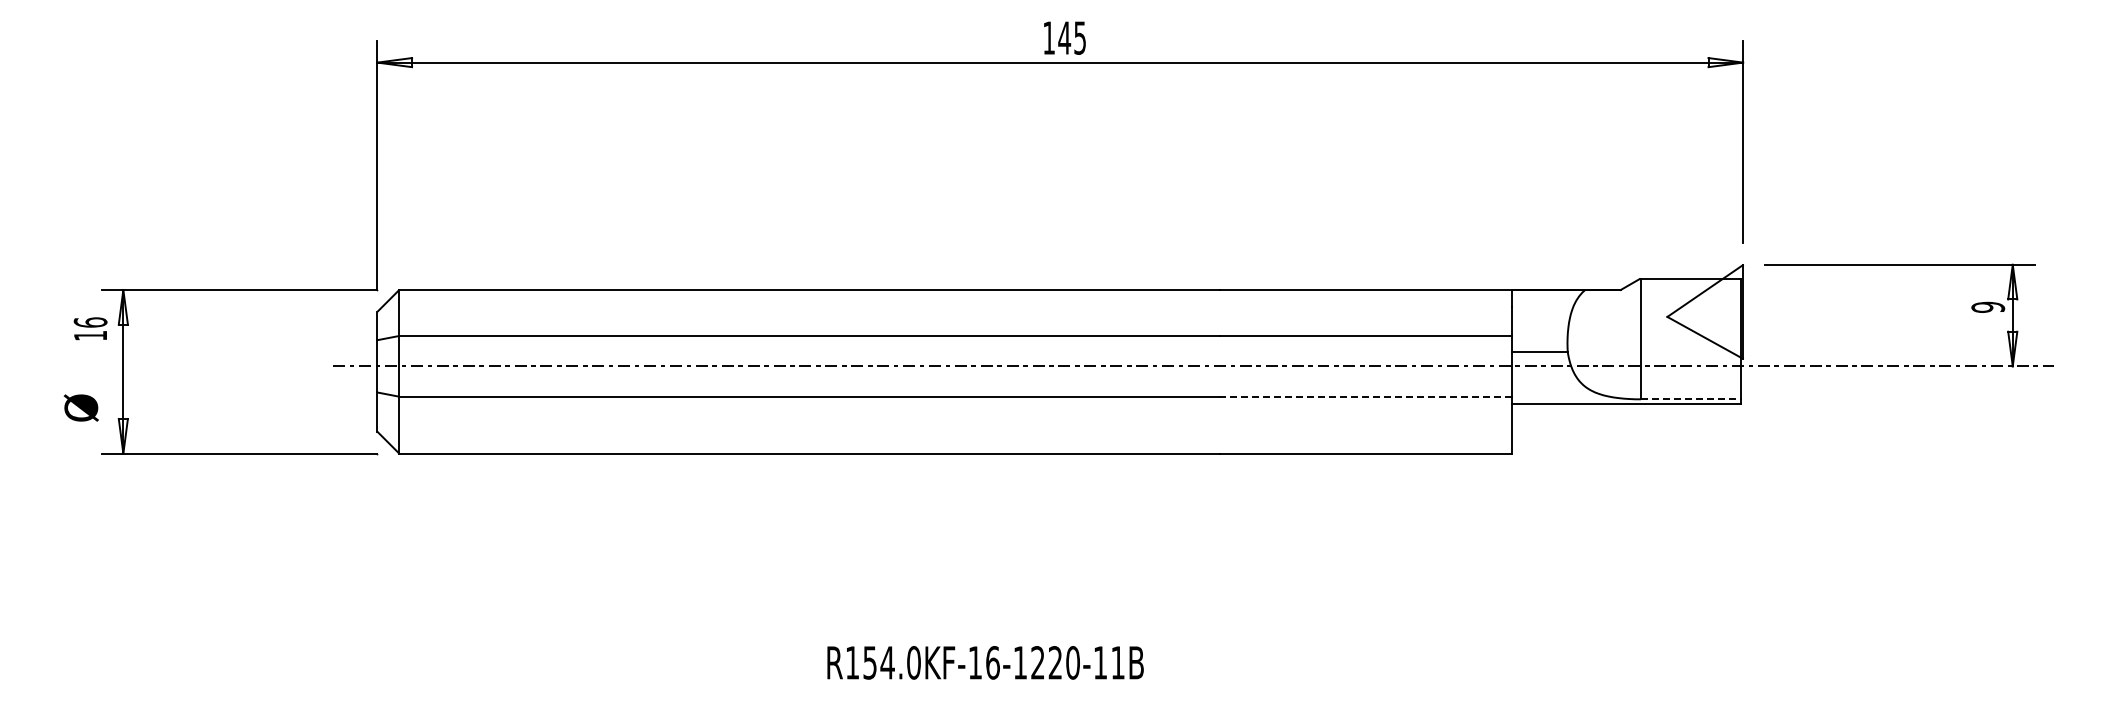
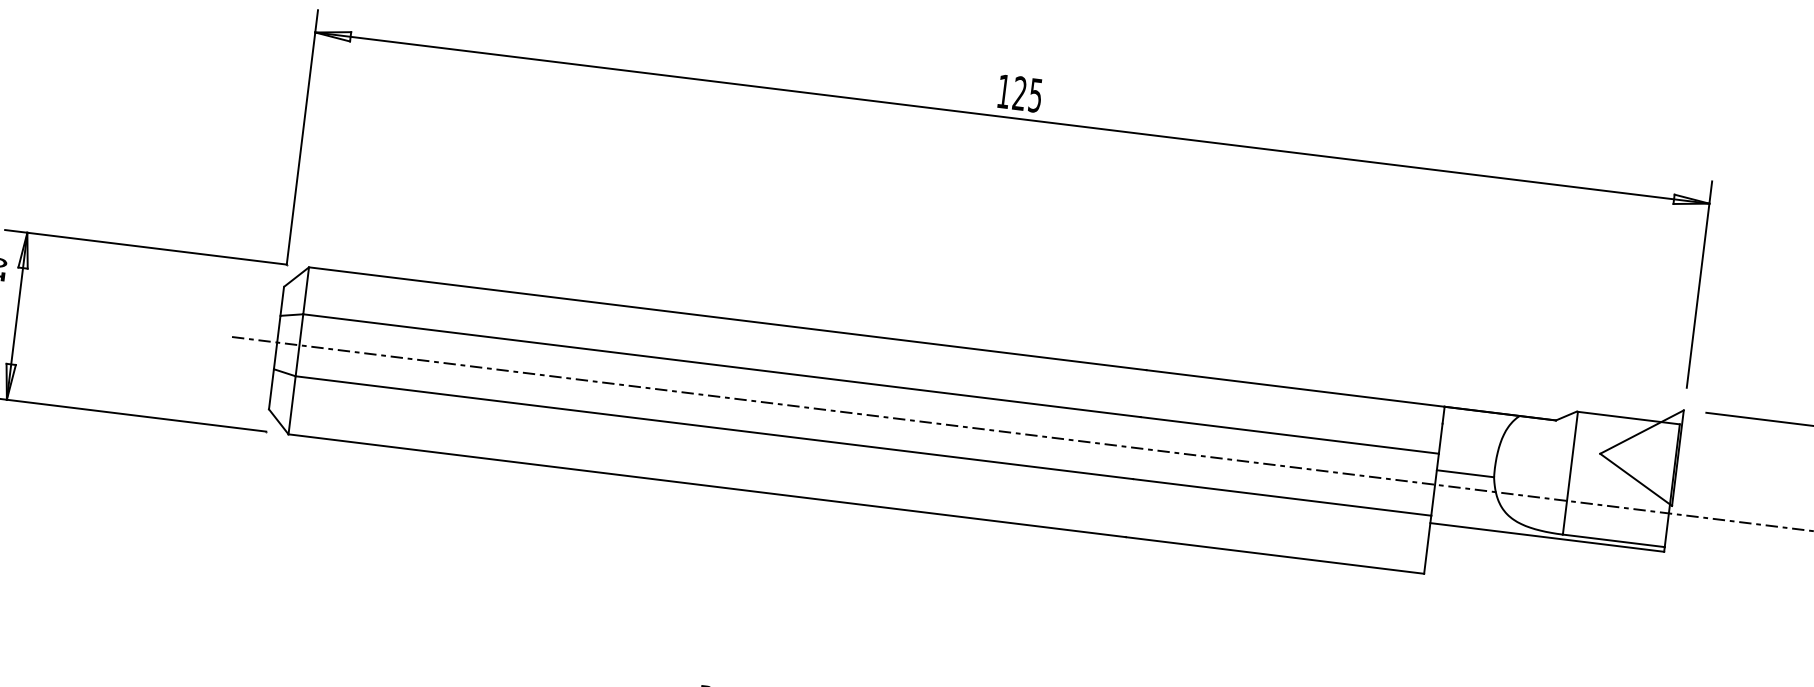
text: (1064, 37) -> (1019, 92), 145 -> 125
line: (1365, 396) -> (1282, 497), dashed -> solid
line: (1690, 399) -> (1613, 540), dashed -> solid

